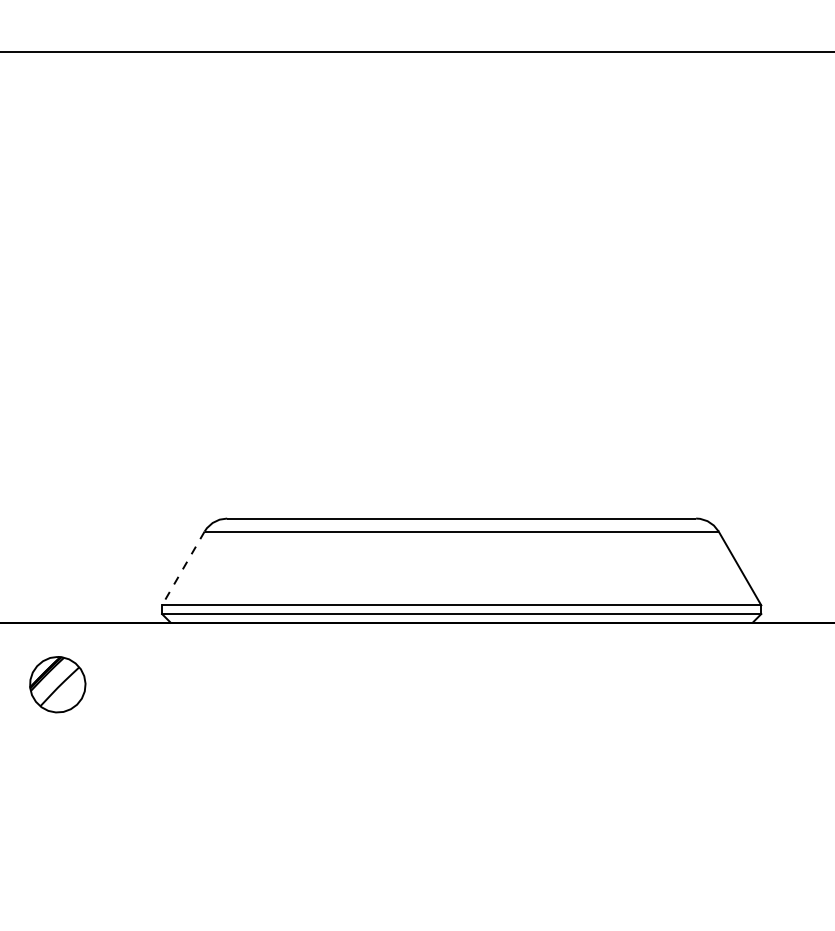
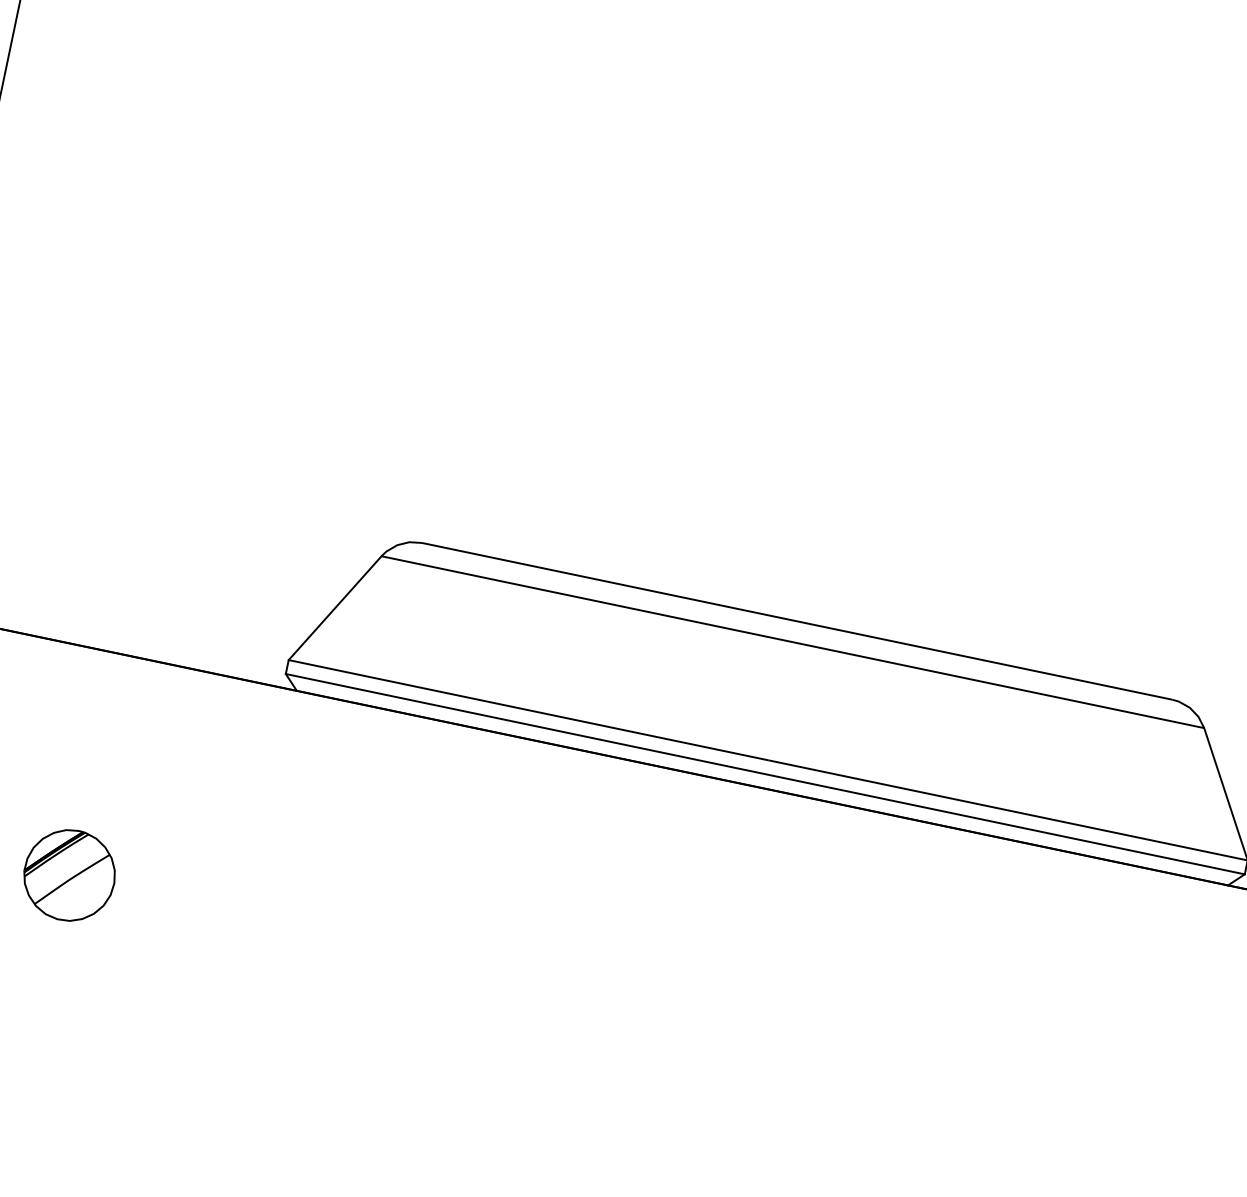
line: (183, 568) -> (335, 608), dashed -> solid
part: (57, 684) -> (69, 875), moved

